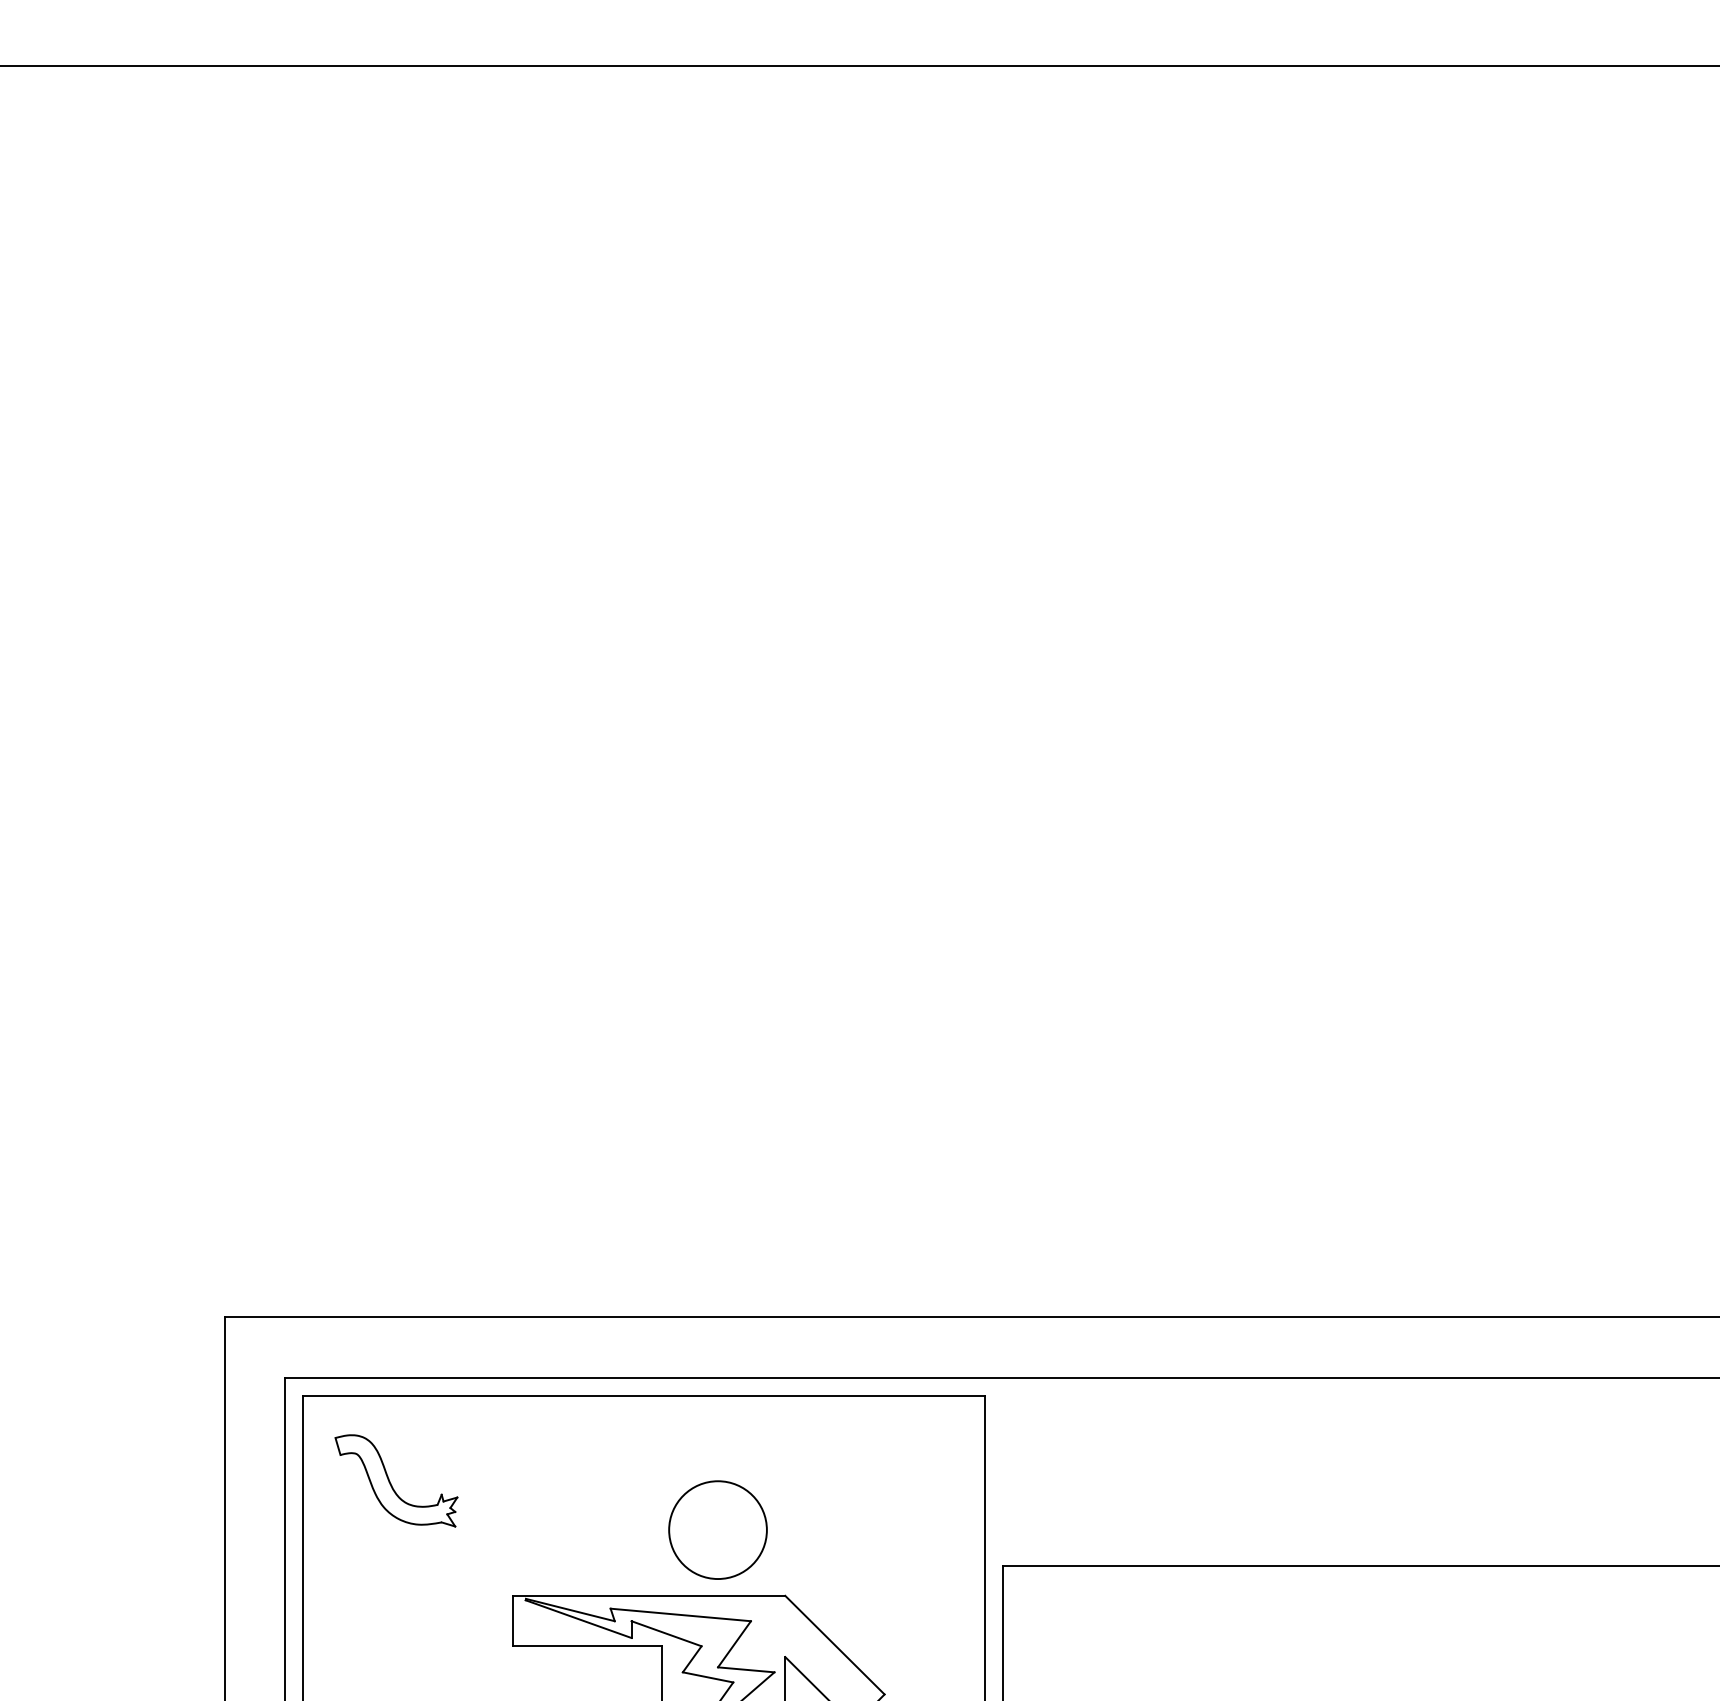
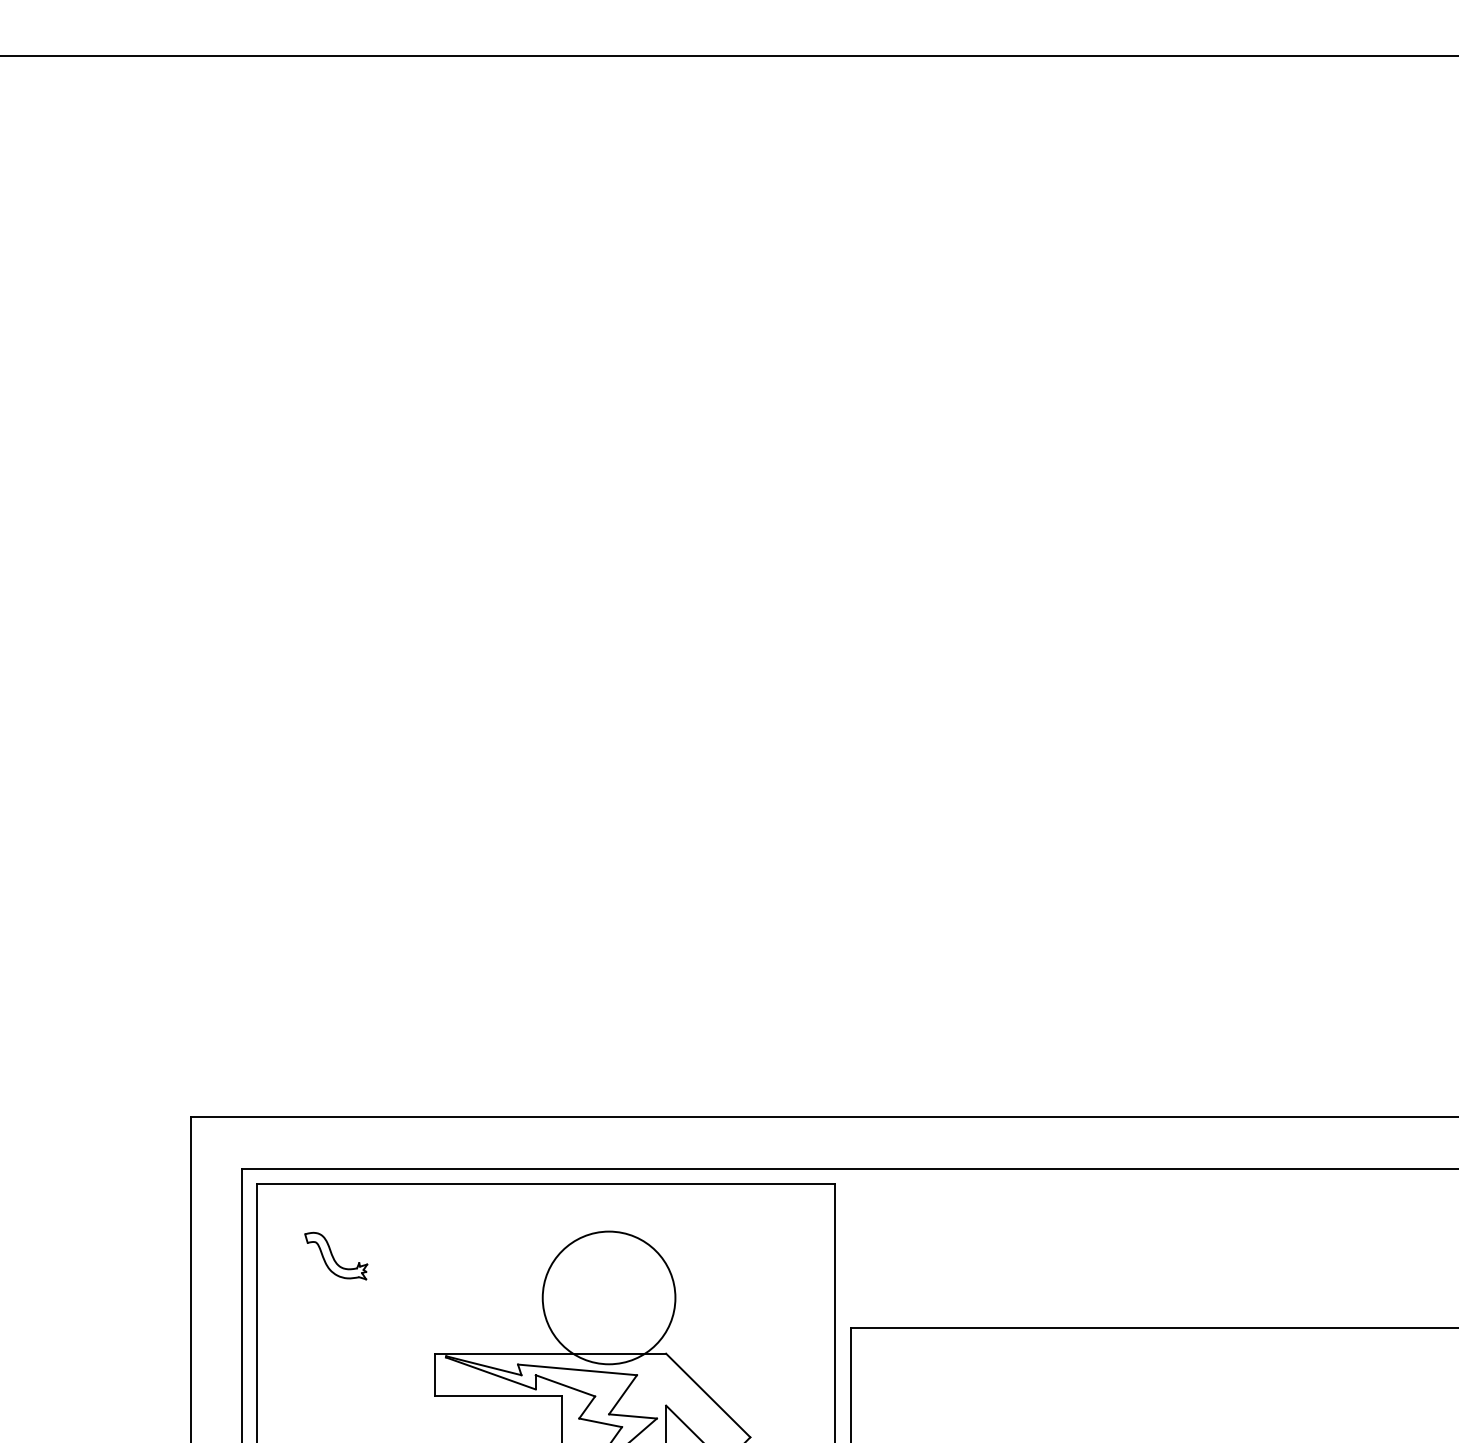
part: (395, 1480) -> (335, 1255), size x0.6
circle: (717, 1529) -> (608, 1297), size x1.6

